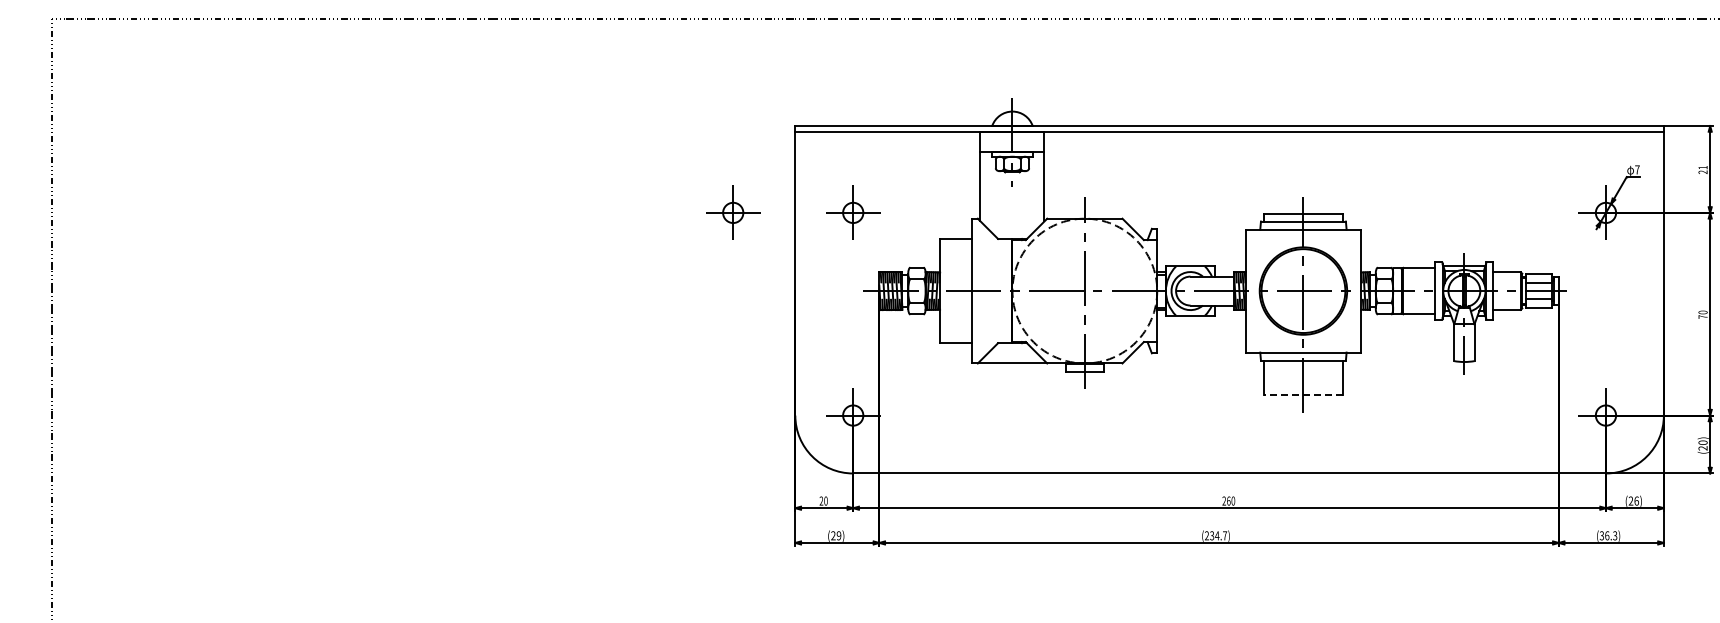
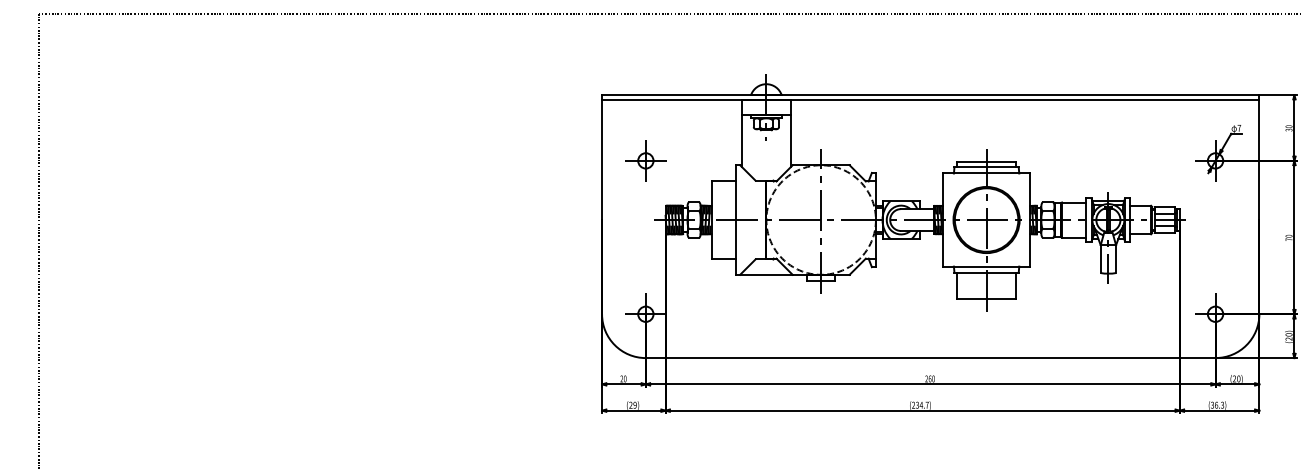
text: (1702, 169) -> (1288, 128), 21 -> 30
part: (733, 212) -> (555, 160), removed
line: (1302, 395) -> (985, 299), dashed -> solid
text: (1636, 500) -> (1238, 378), (26) -> (20)

